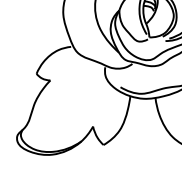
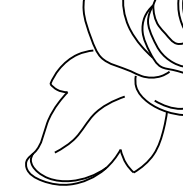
curve: (66, 106) -> (87, 124), added

